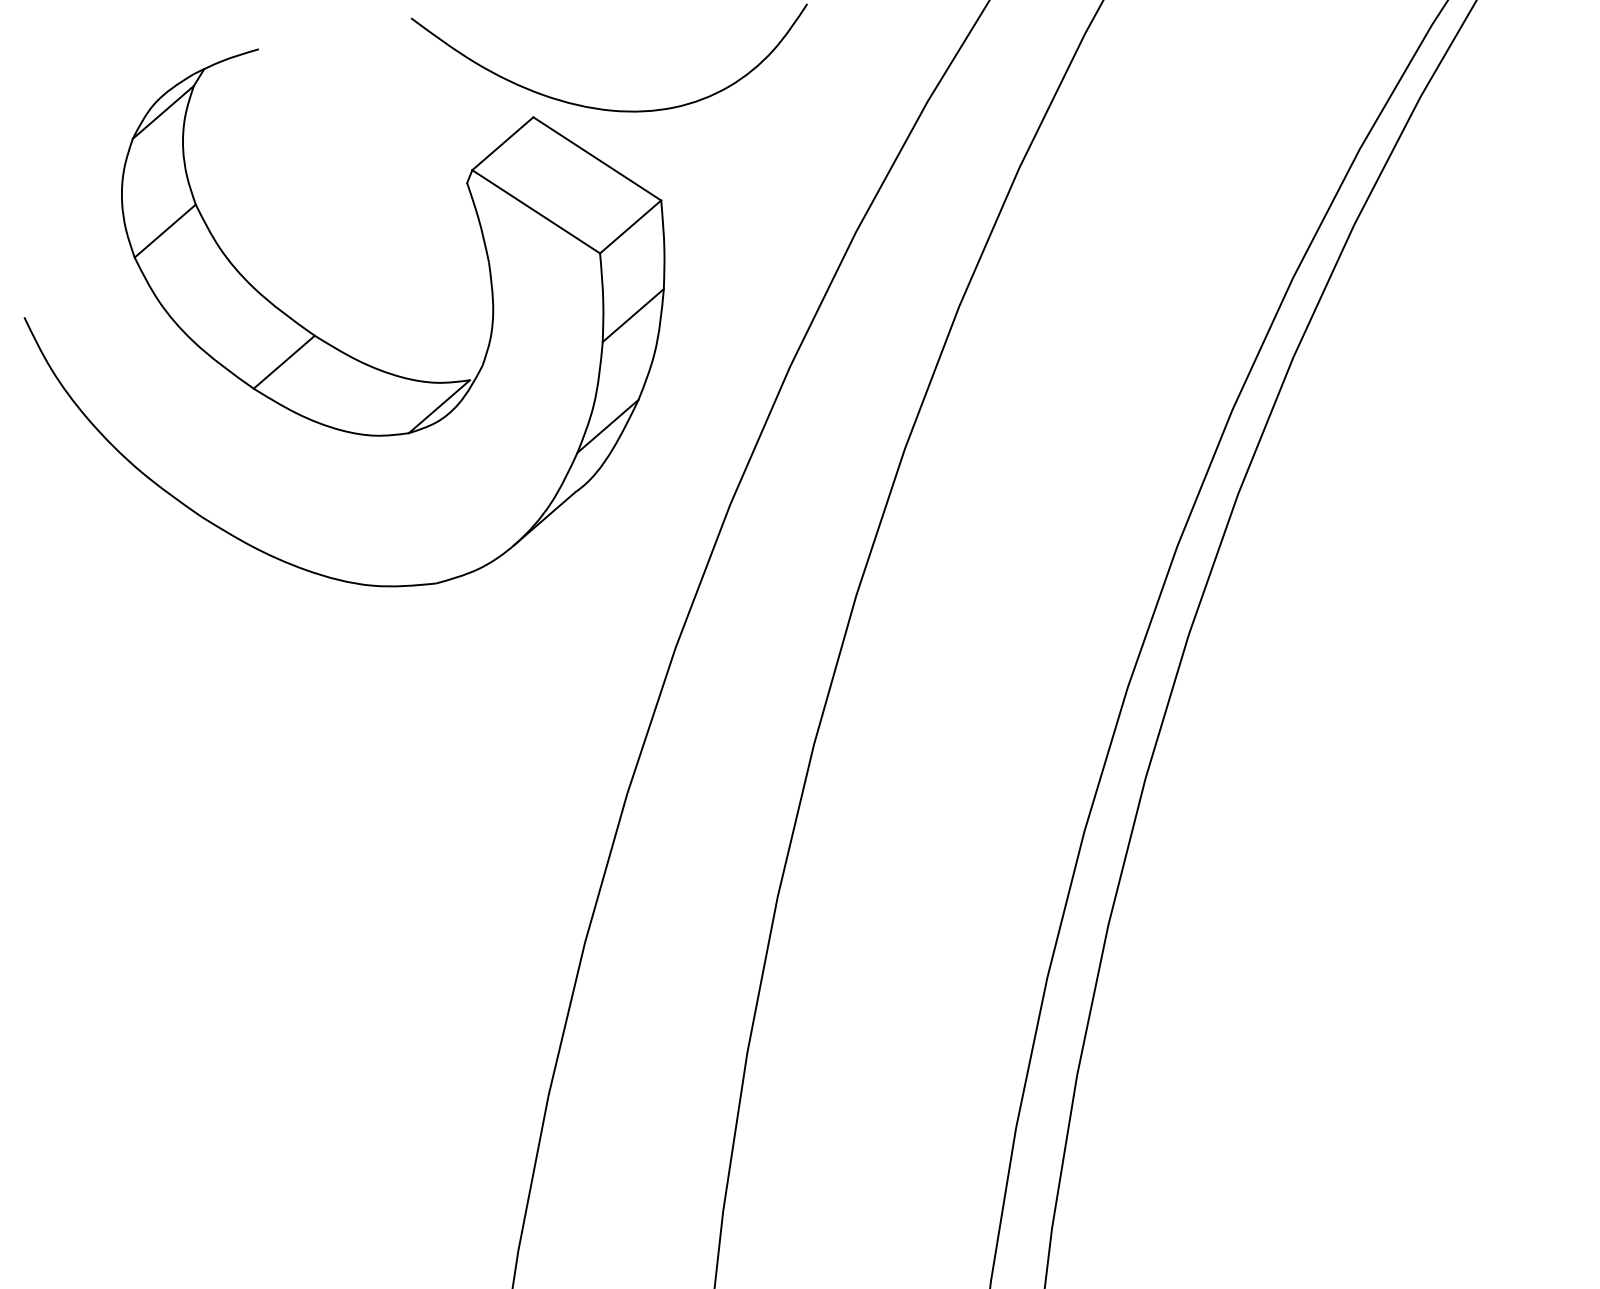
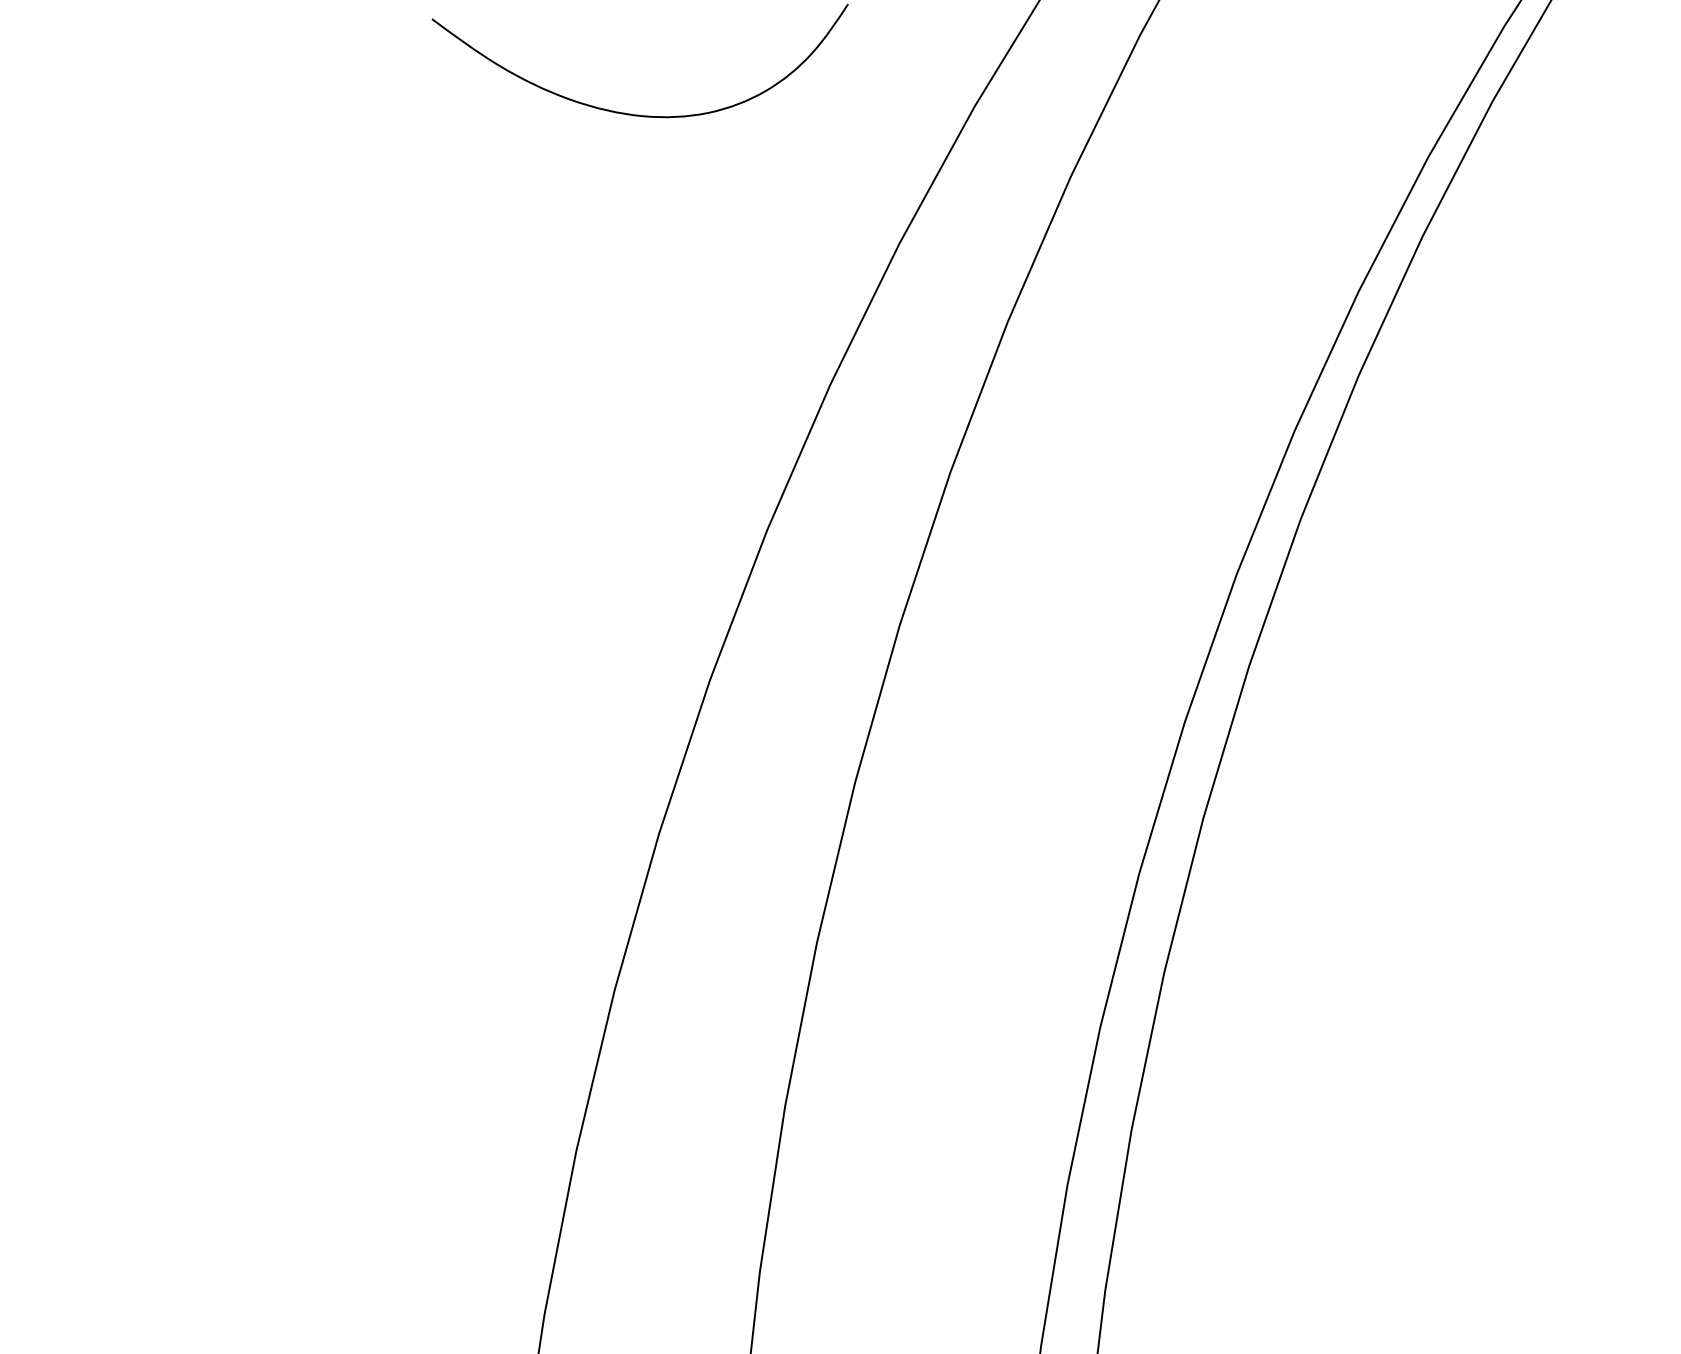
part: (331, 344) -> (348, 361), removed

